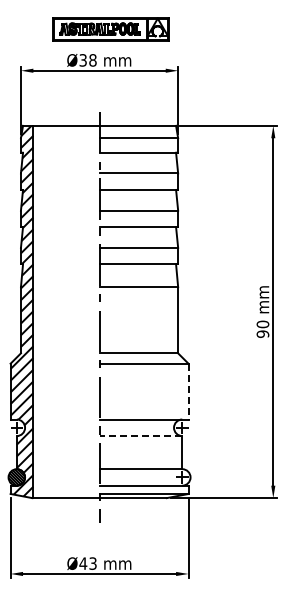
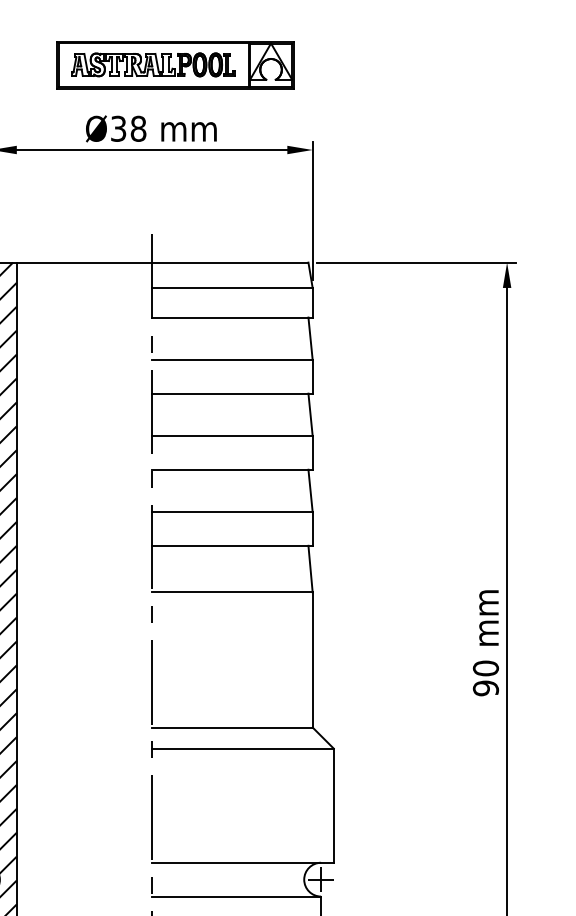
line: (188, 391) -> (333, 805), dashed -> solid
line: (140, 436) -> (235, 897), dashed -> solid

